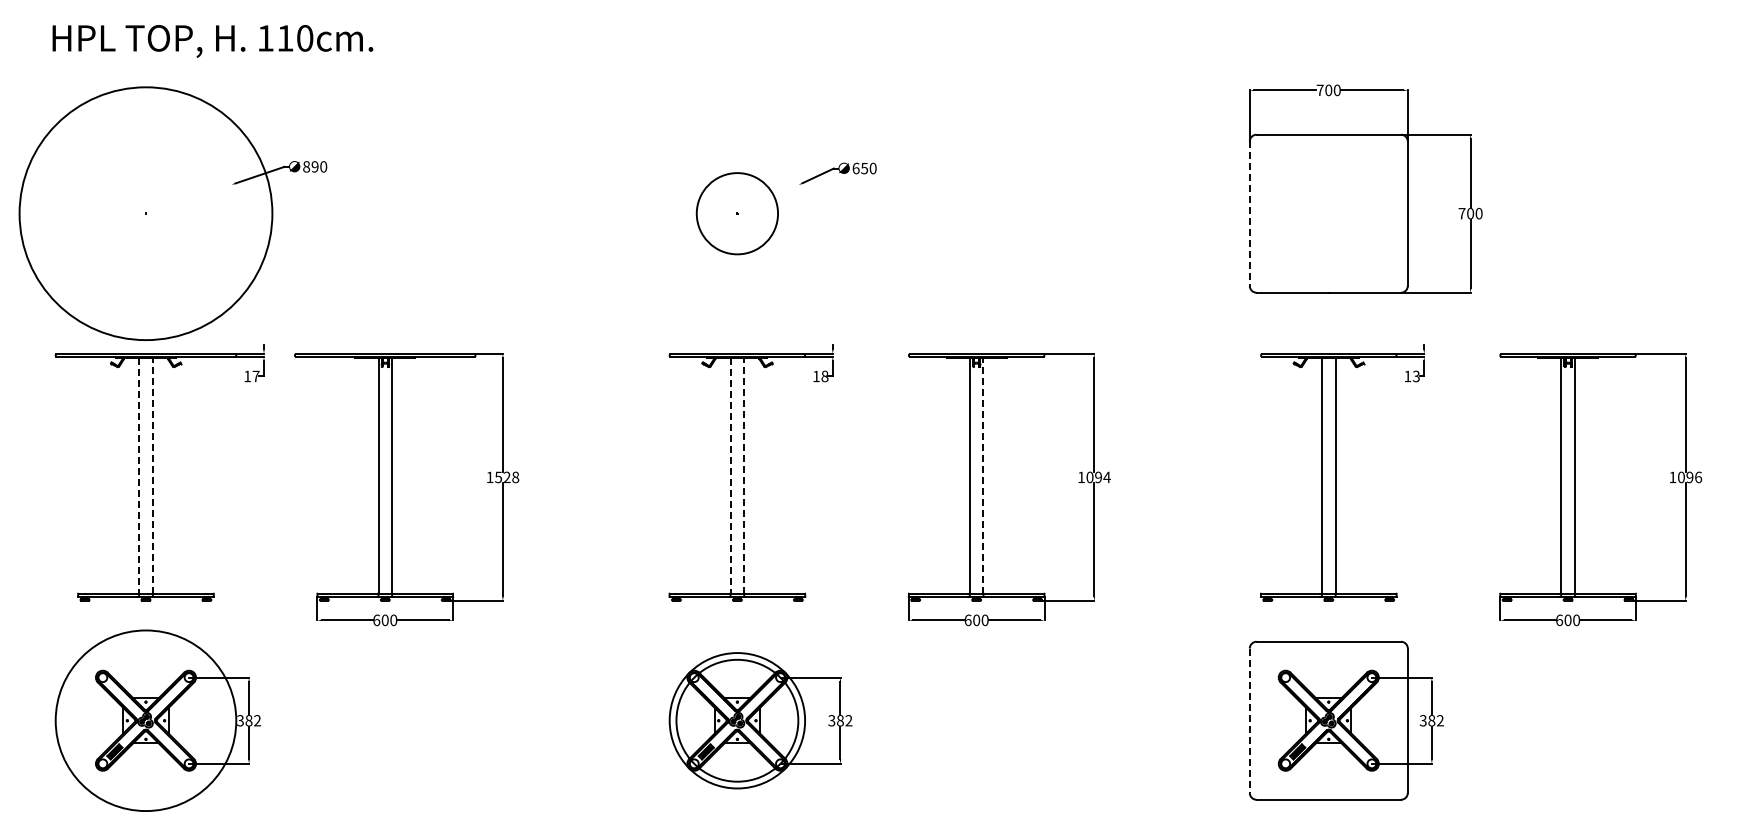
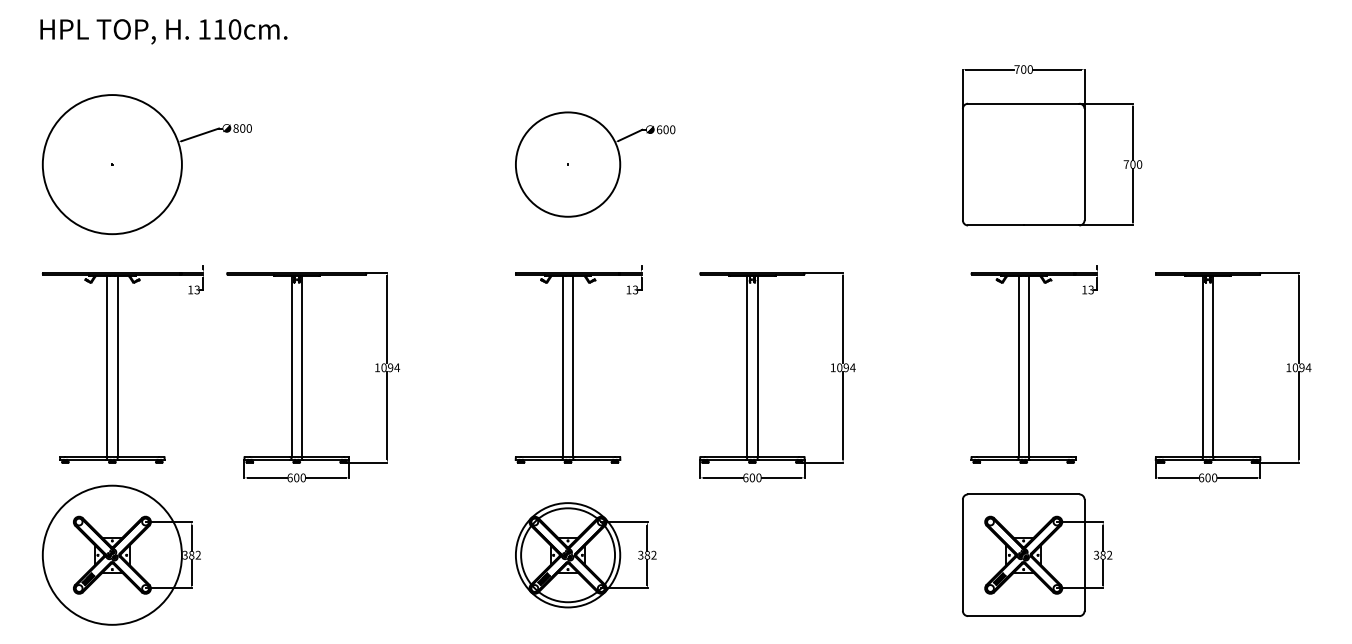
text: (314, 166) -> (242, 128), 890 -> 800
text: (864, 168) -> (665, 129), 650 -> 600
circle: (145, 213) -> (111, 164), size x0.71
circle: (737, 213) -> (568, 164), size x1.67
line: (1249, 214) -> (962, 165), dashed -> solid
text: (255, 376) -> (196, 290), 17 -> 13
text: (824, 376) -> (635, 290), 18 -> 13
line: (139, 475) -> (107, 366), dashed -> solid
line: (152, 475) -> (117, 366), dashed -> solid
line: (730, 475) -> (562, 366), dashed -> solid
line: (744, 475) -> (573, 366), dashed -> solid
line: (983, 475) -> (757, 366), dashed -> solid
text: (507, 477) -> (390, 367), 1528 -> 1094
text: (1698, 477) -> (1308, 367), 1096 -> 1094
line: (1249, 721) -> (962, 555), dashed -> solid

